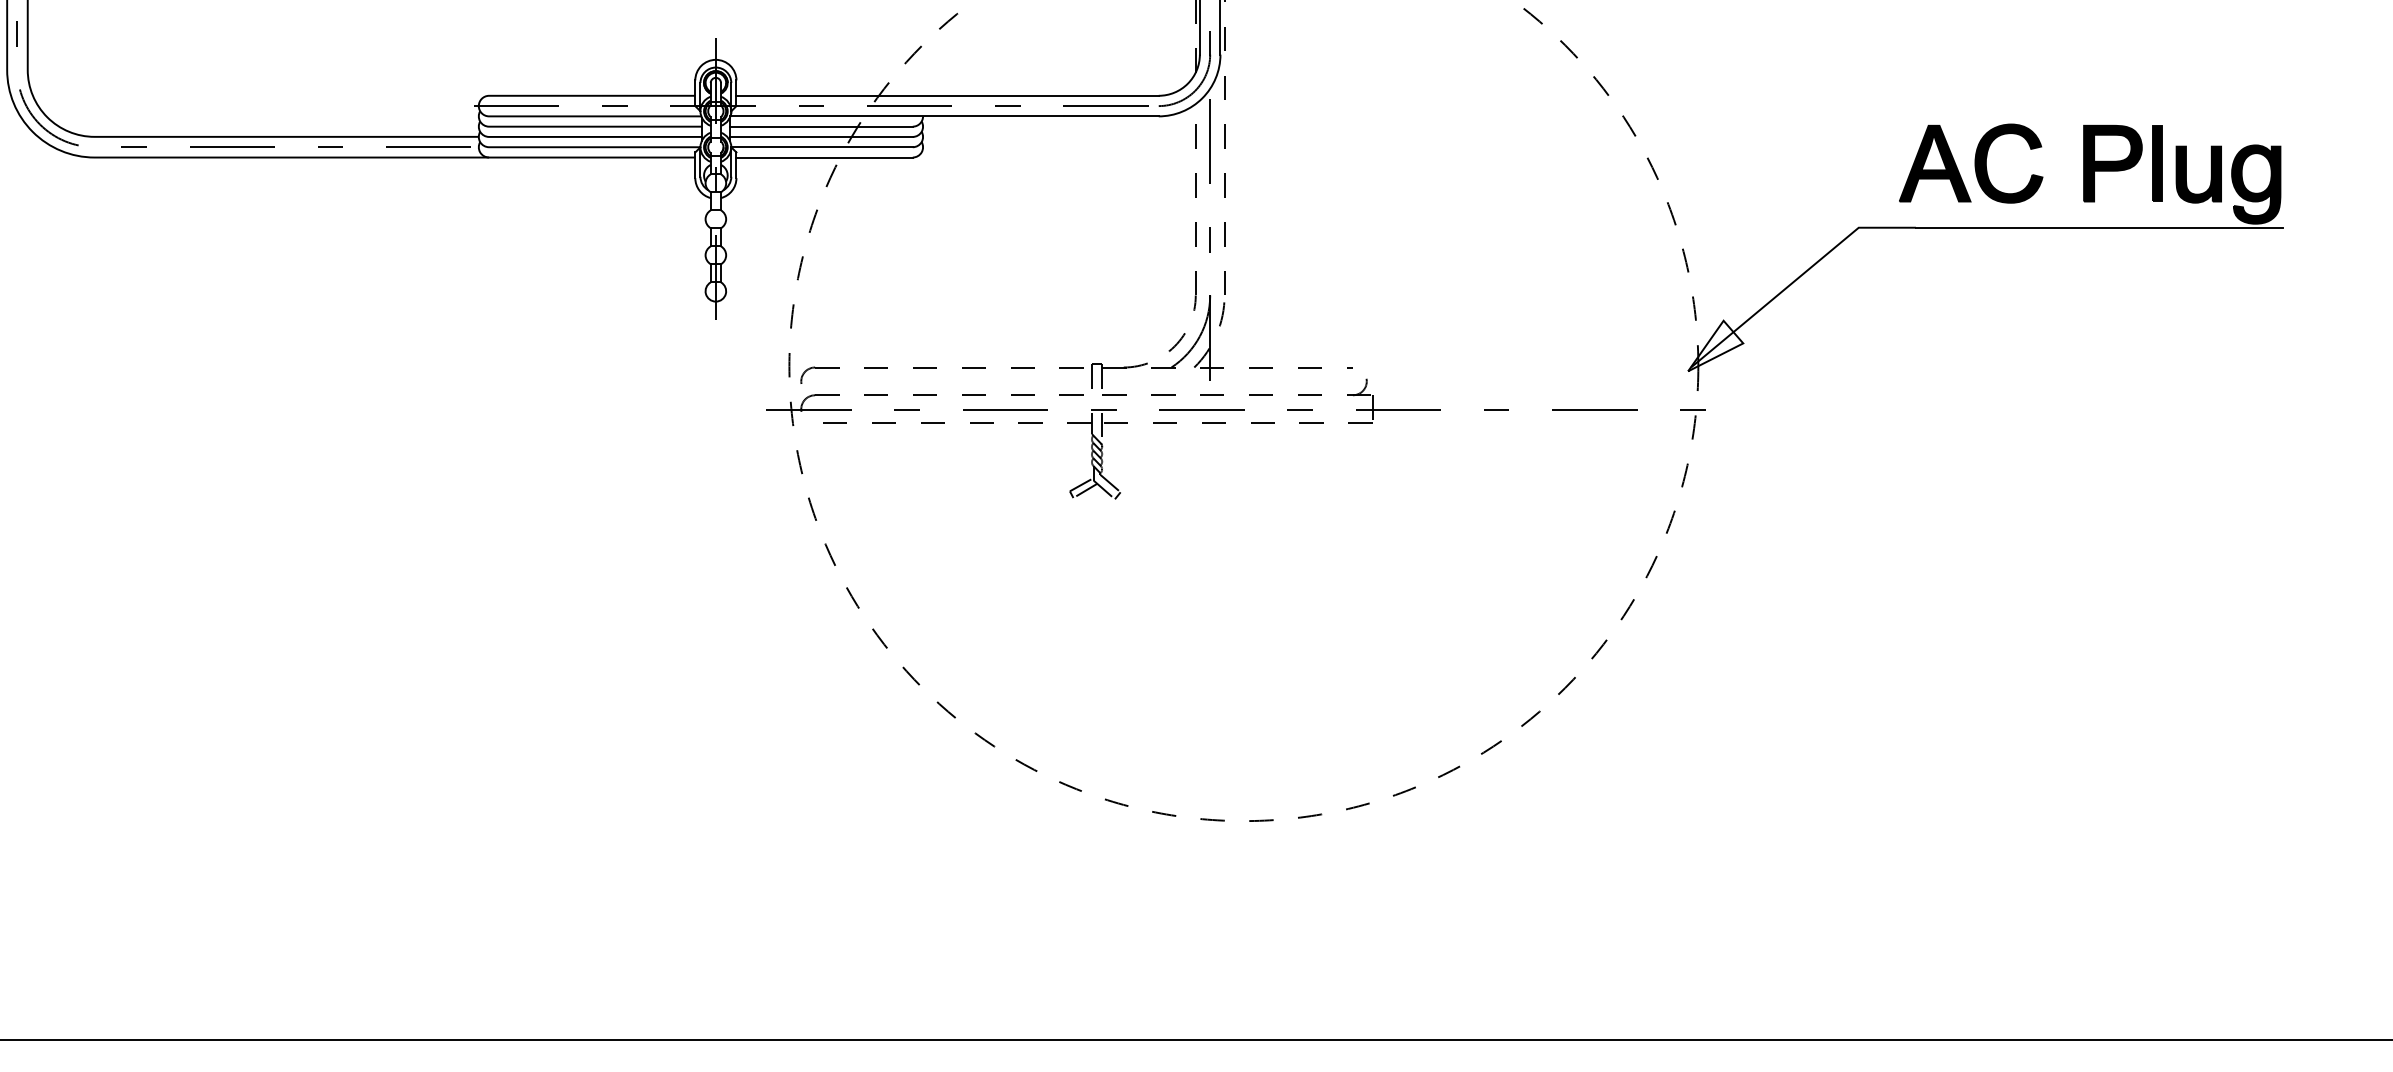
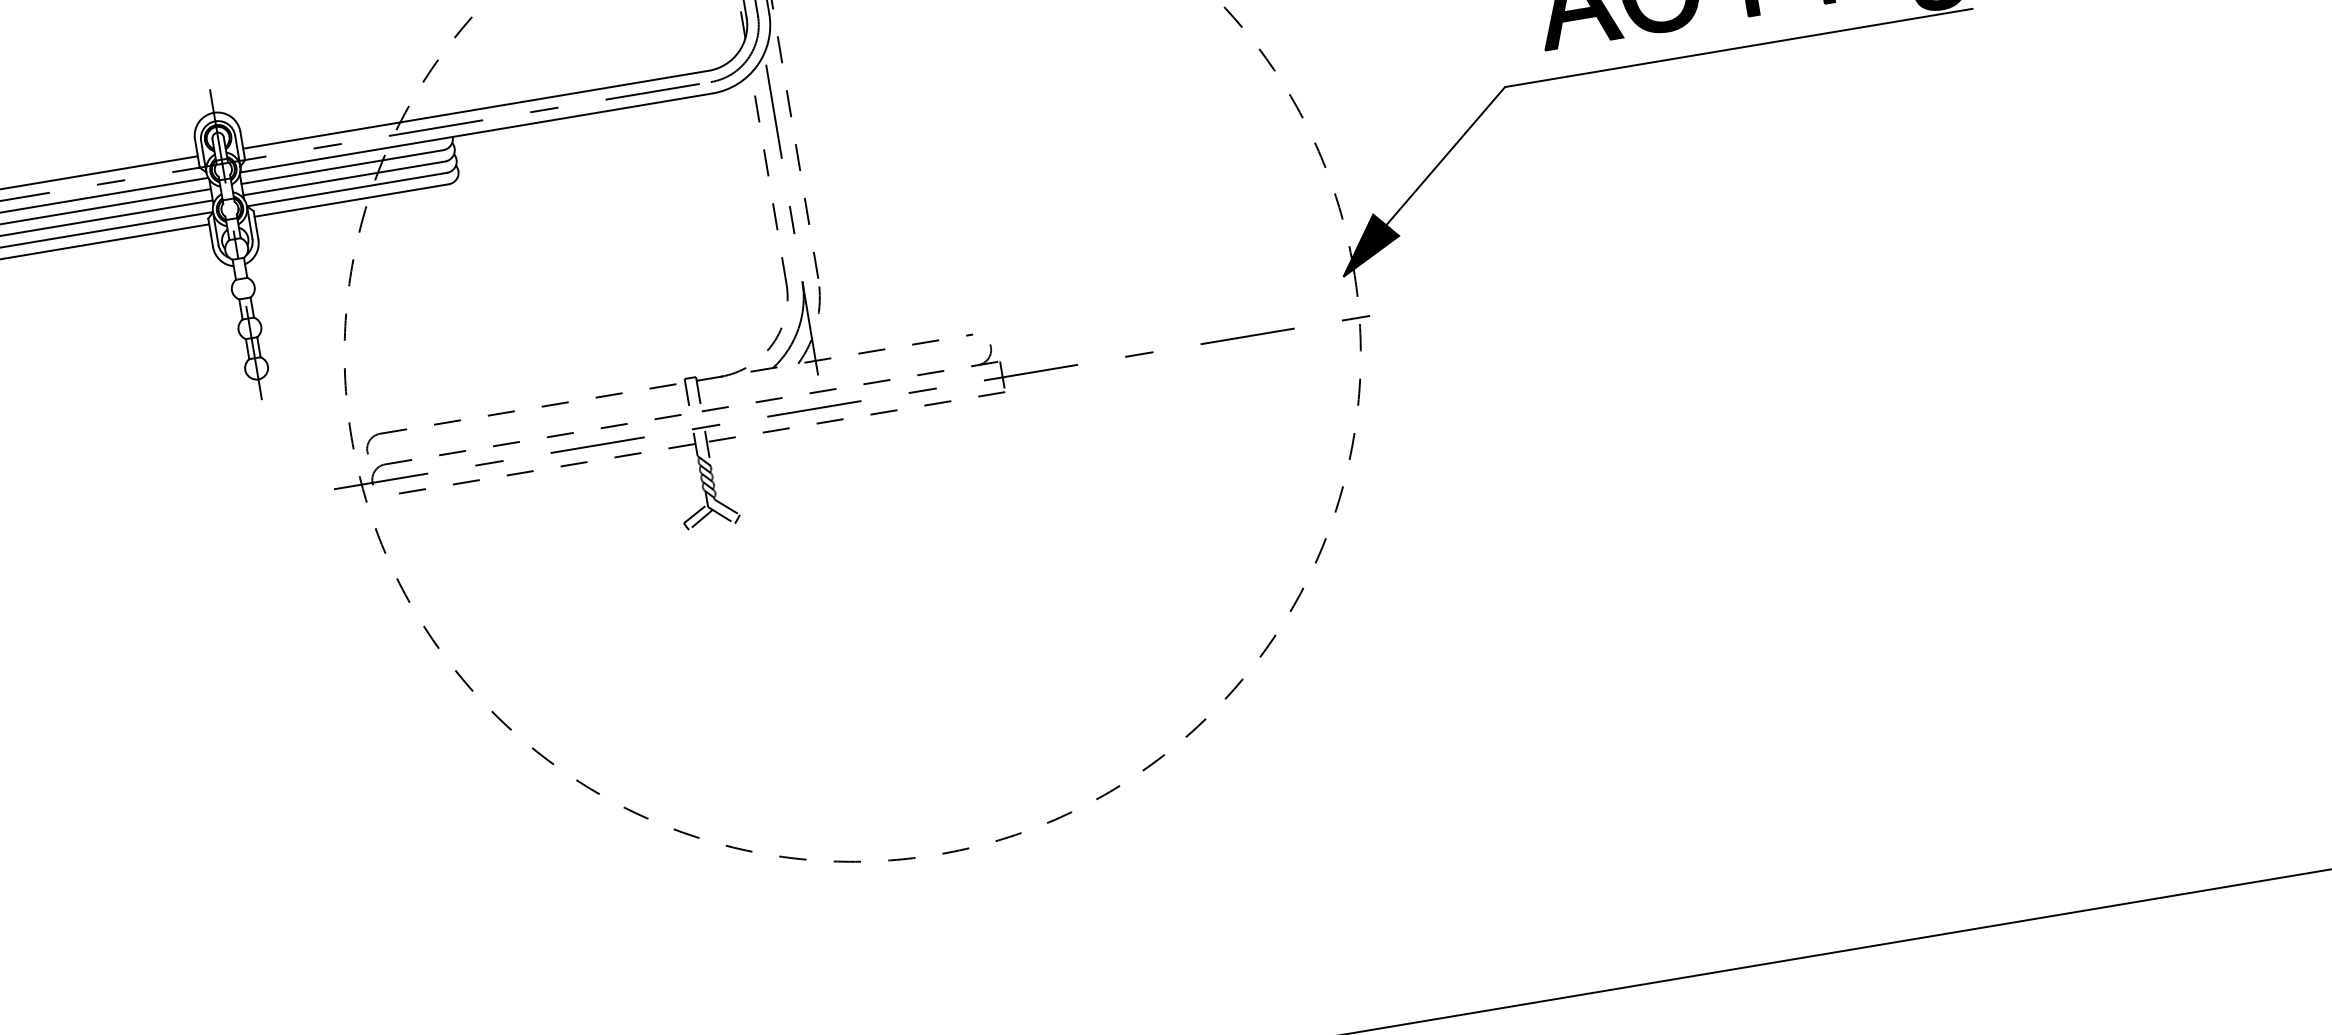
fill: (1715, 345) -> (1368, 243), added

